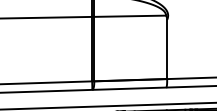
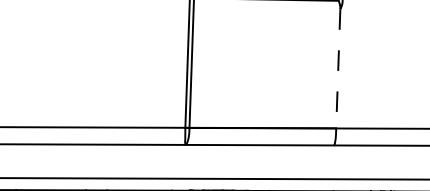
line: (167, 49) -> (338, 69), solid -> dashed

